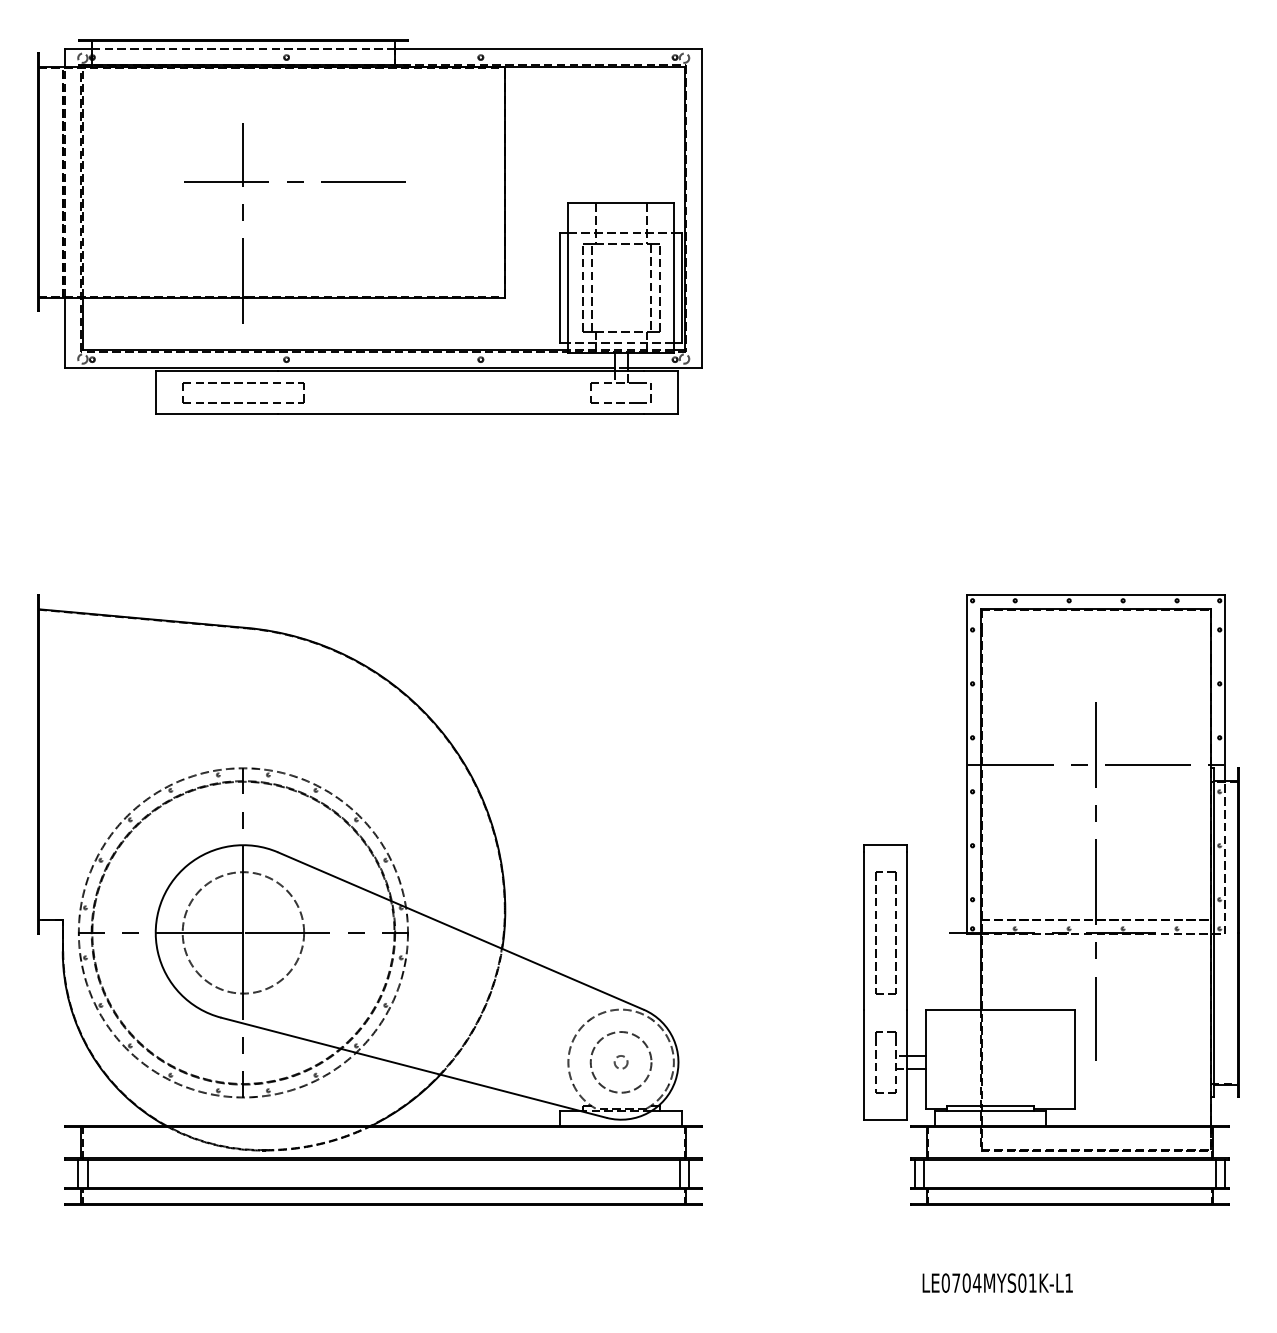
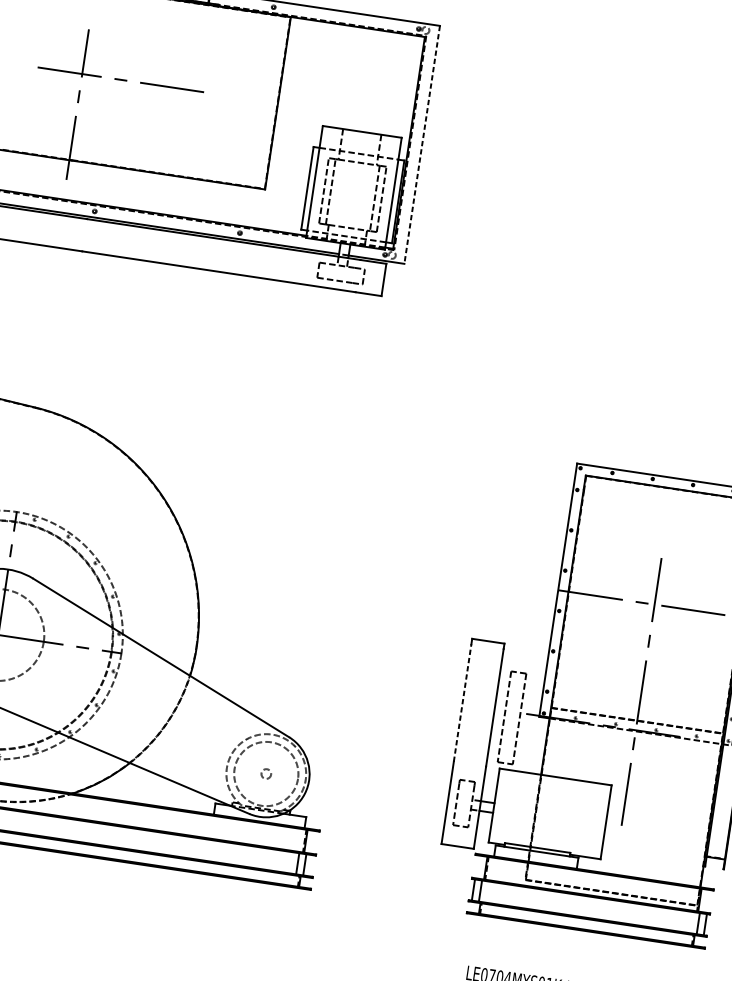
line: (702, 209) -> (422, 145), solid -> dashed
part: (242, 383) -> (59, 224), removed
line: (864, 931) -> (462, 703), solid -> dashed
part: (876, 931) -> (505, 715), moved
circle: (620, 1062) -> (265, 774), size x1.4

